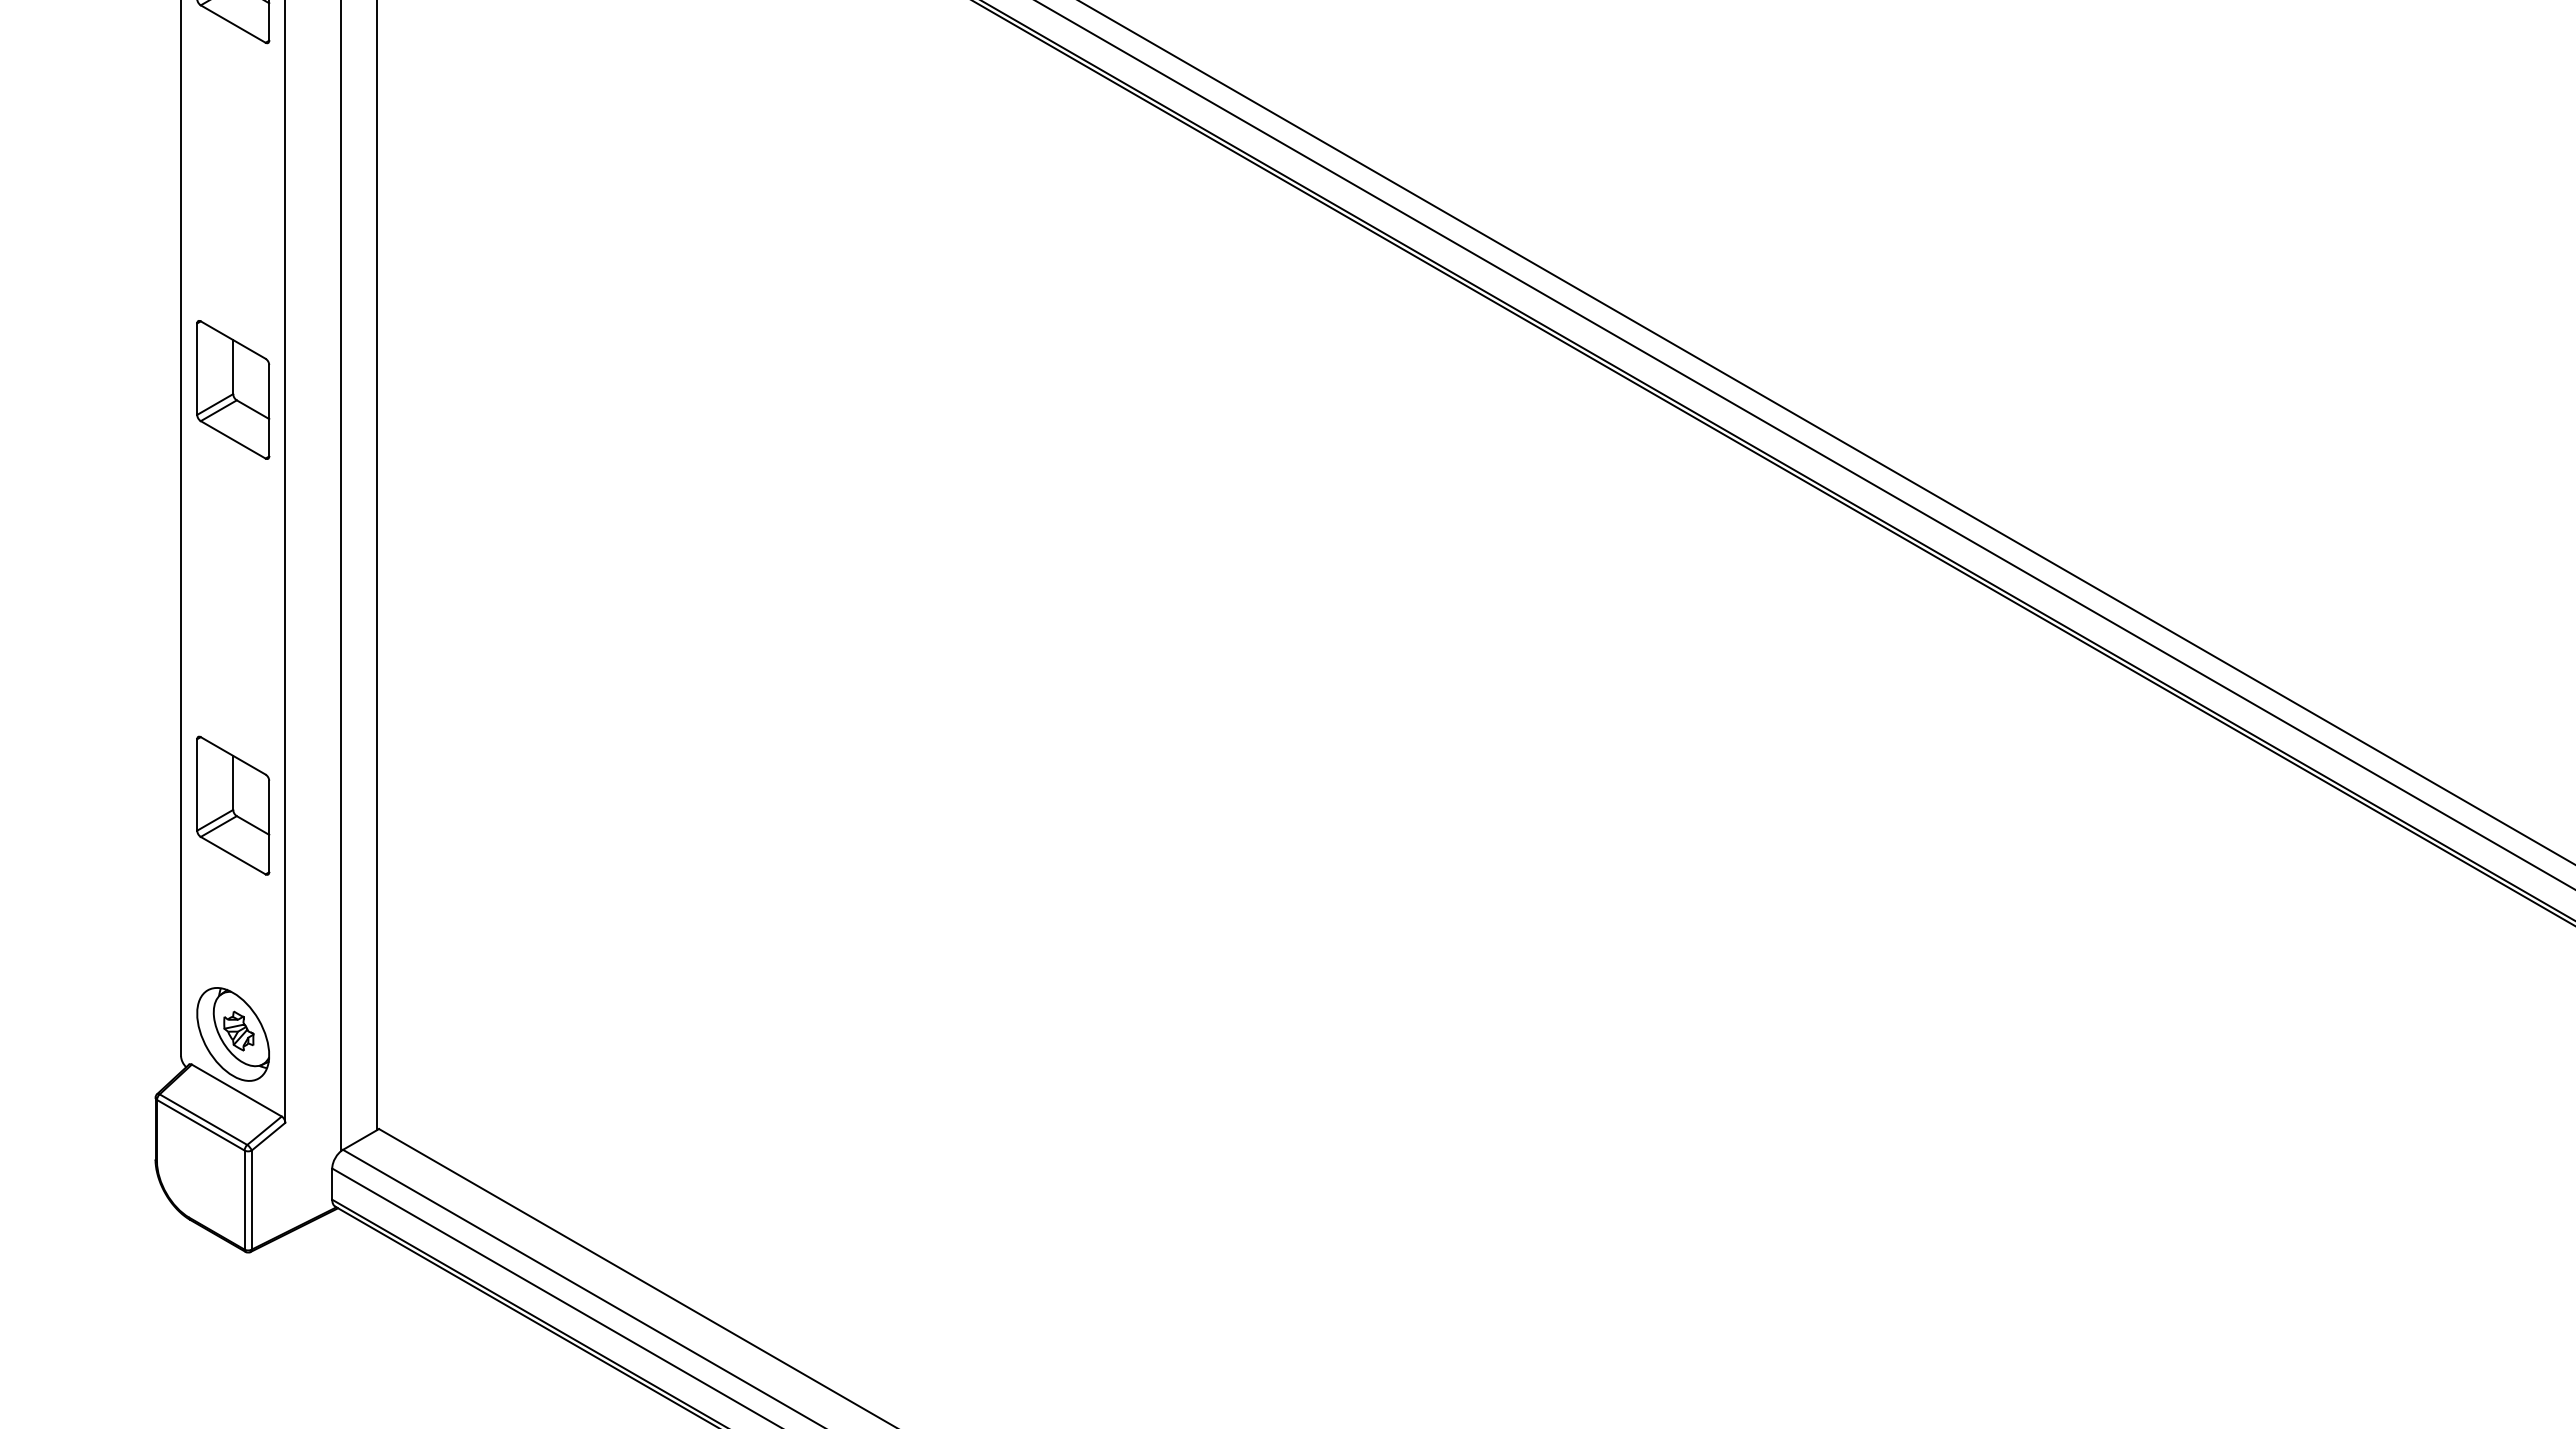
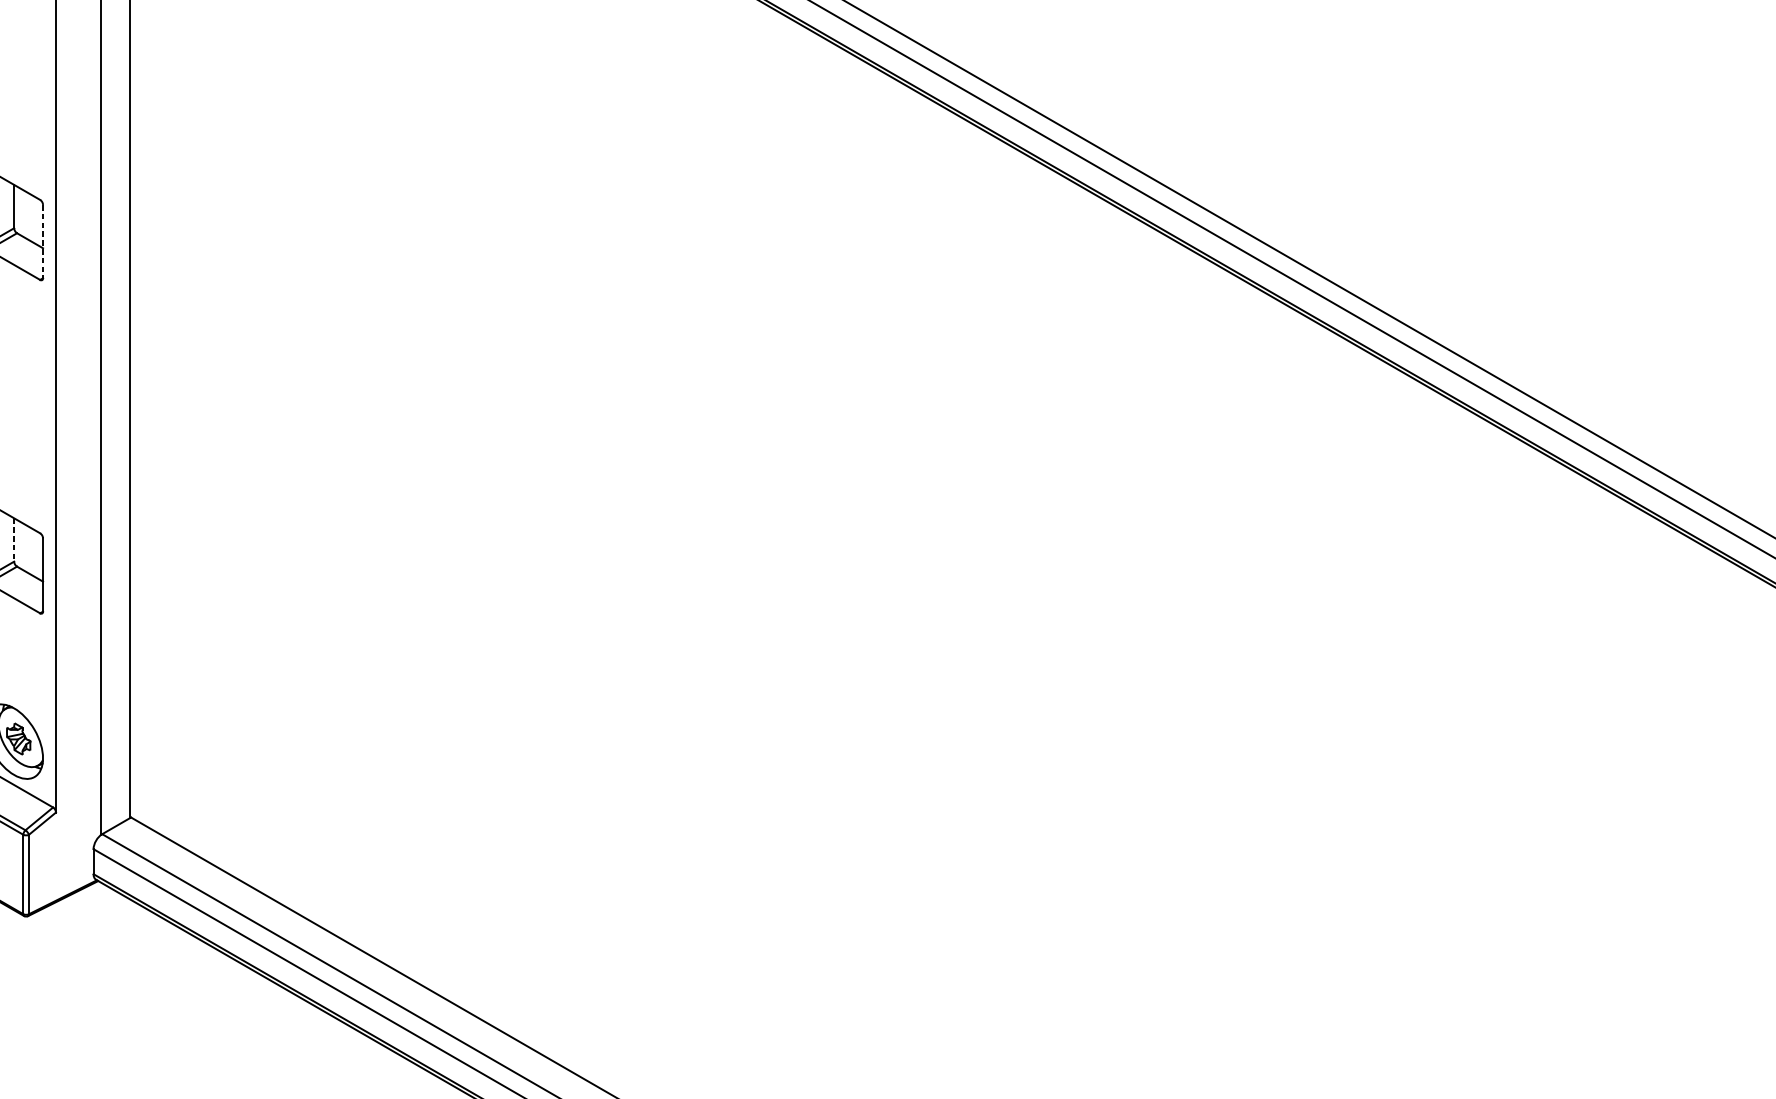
line: (269, 410) -> (43, 241), solid -> dashed
line: (233, 783) -> (14, 540), solid -> dashed

